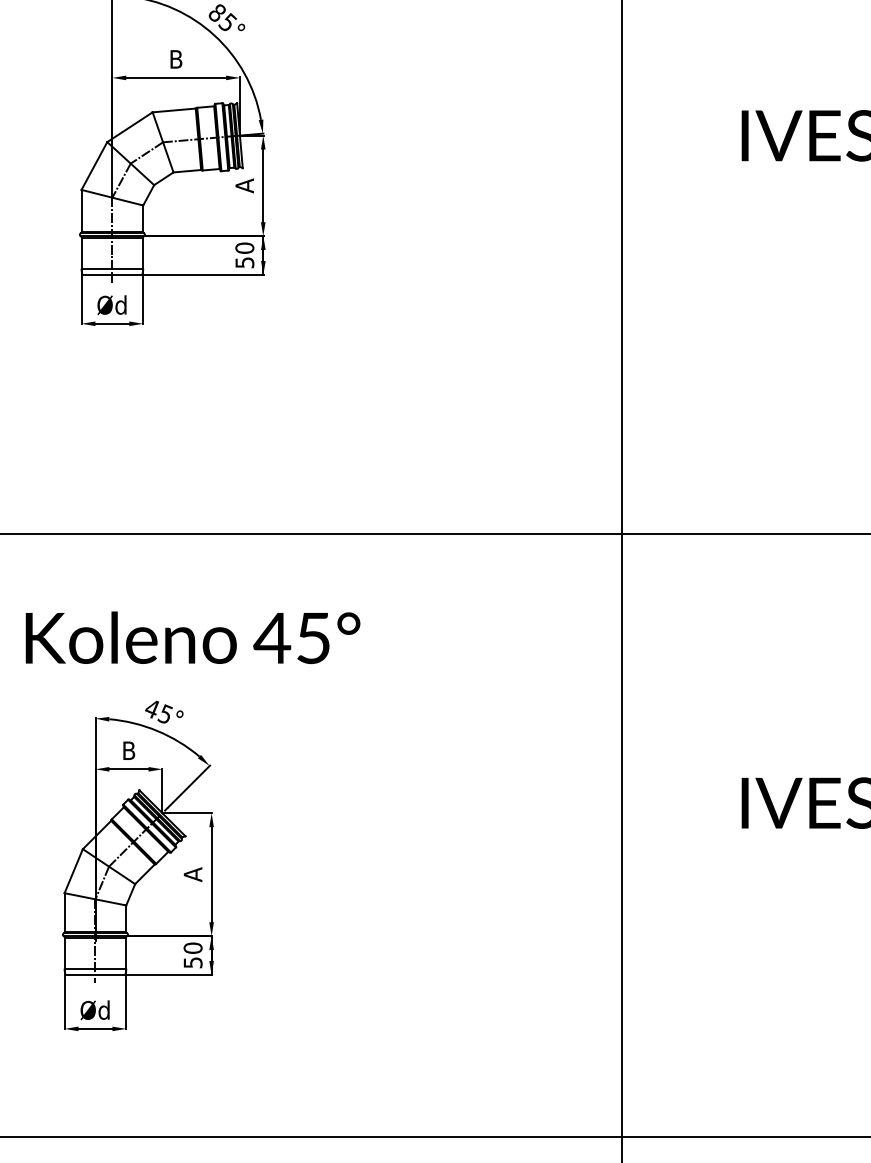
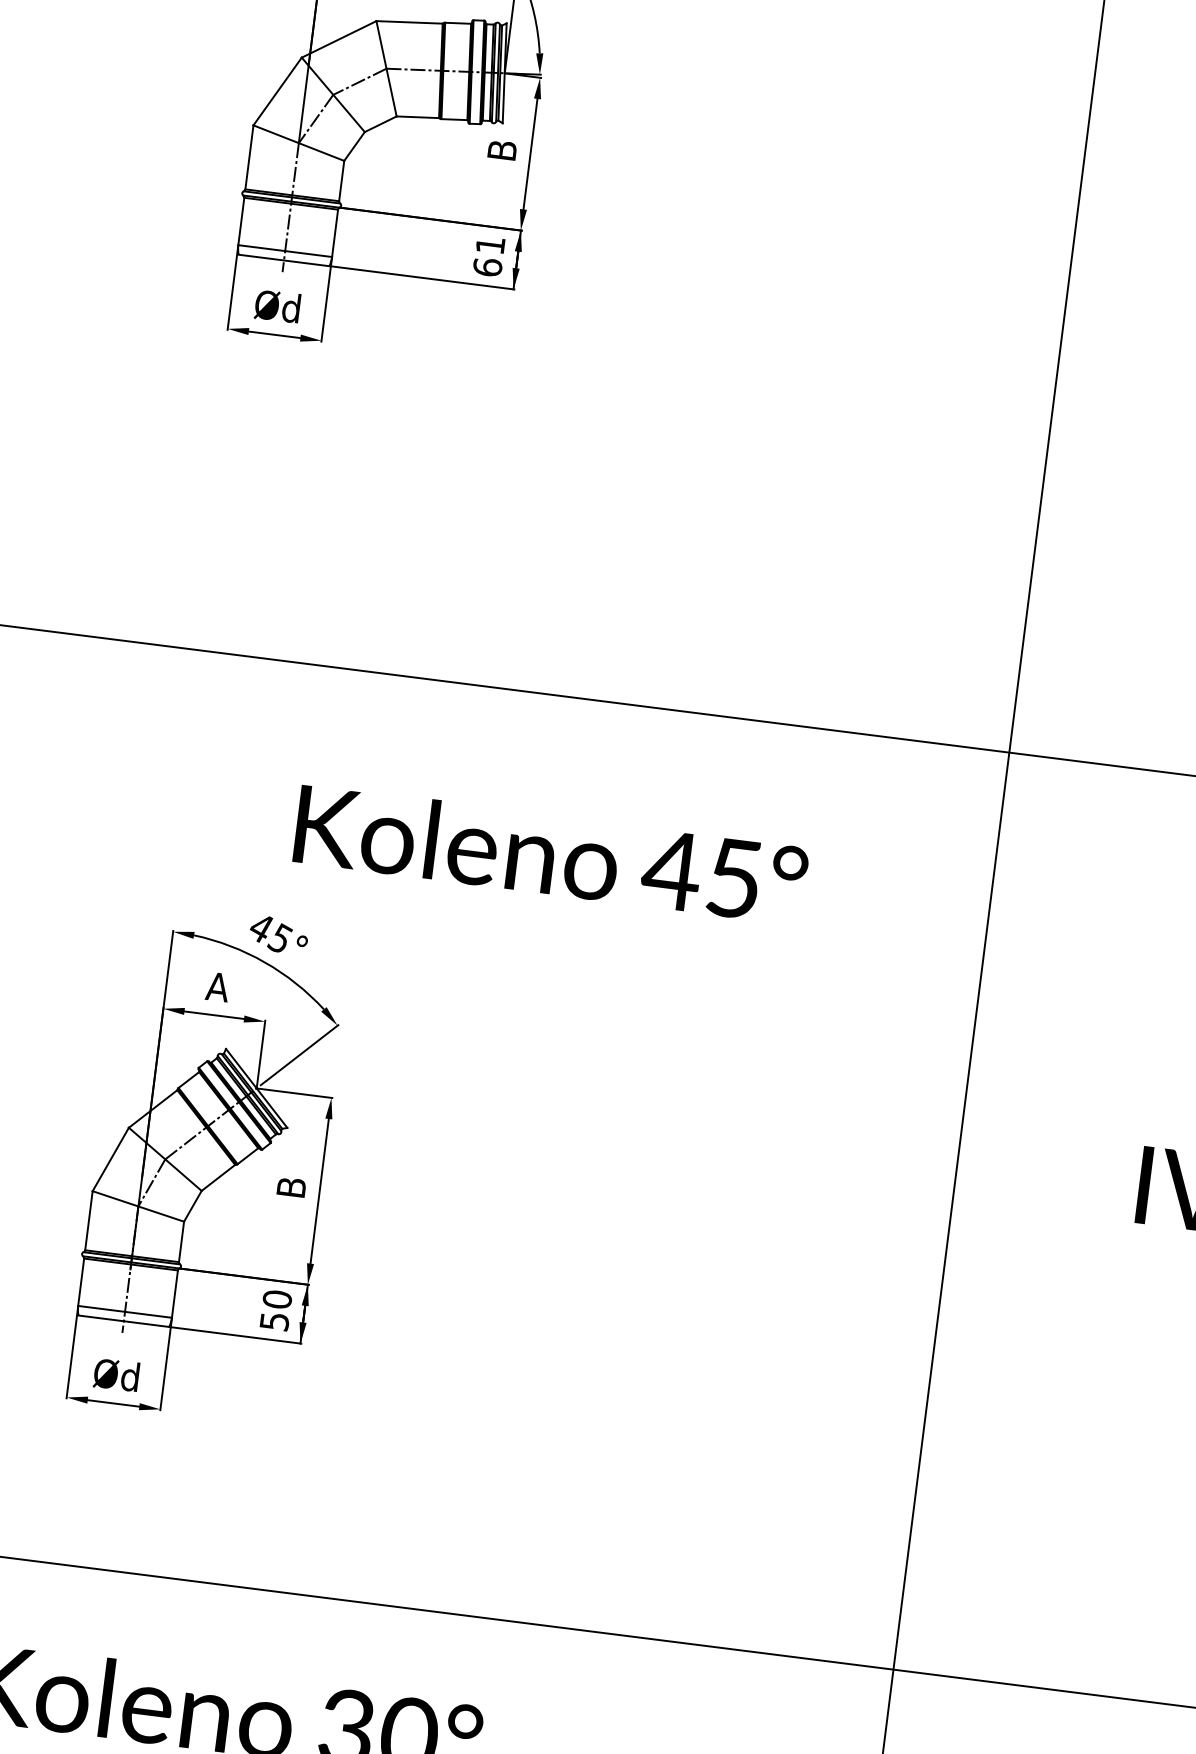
text: (244, 185) -> (502, 149), A -> B
text: (244, 255) -> (488, 256), 50 -> 61
text: (192, 637) -> (550, 854), moved
text: (128, 750) -> (217, 986), B -> A
text: (192, 874) -> (290, 1187), A -> B

